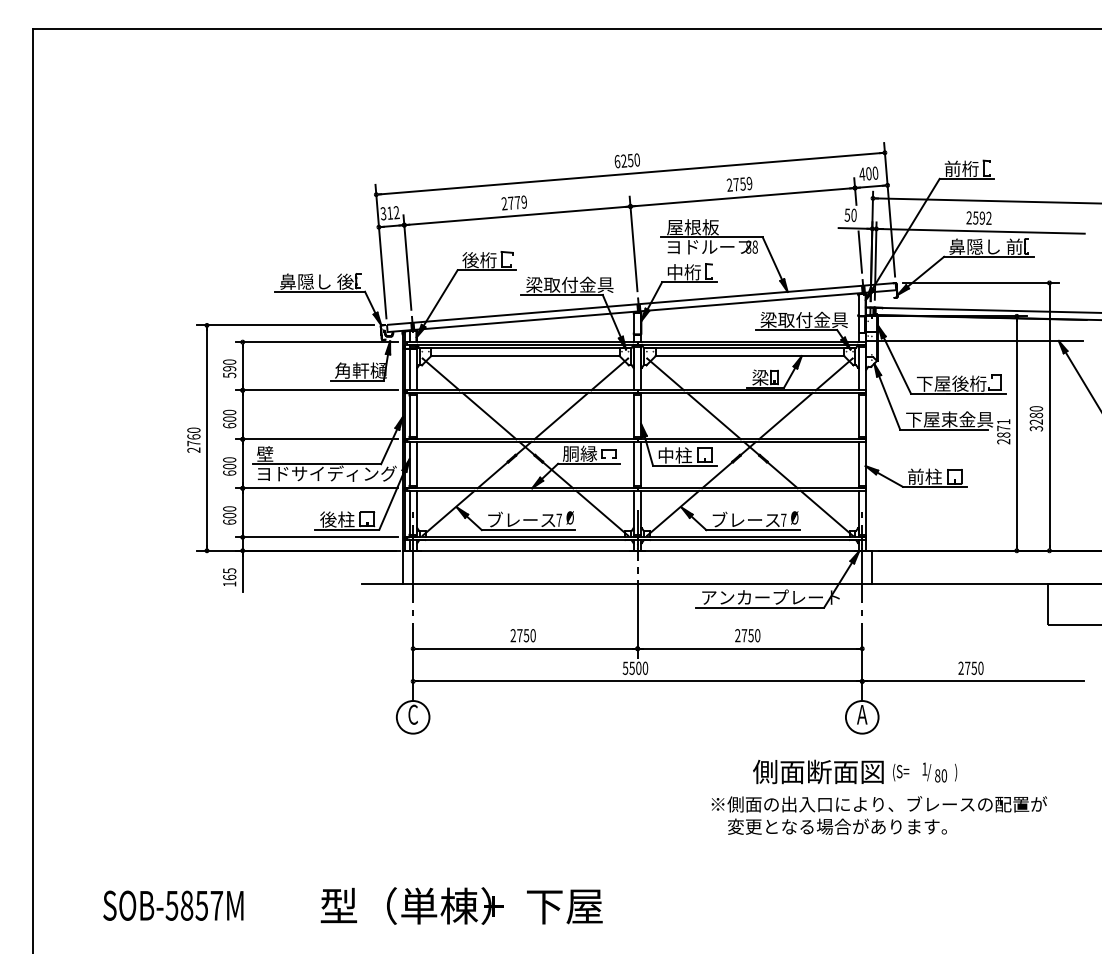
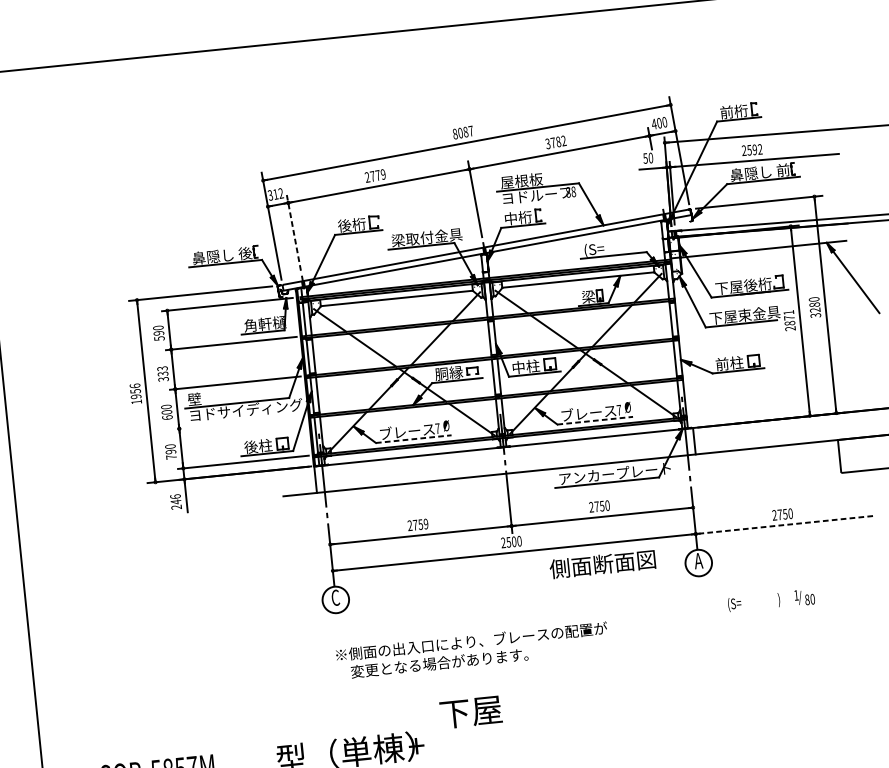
text: (626, 160) -> (462, 132), 6250 -> 8087
text: (739, 184) -> (555, 142), 2759 -> 3782
line: (860, 251) -> (659, 186), removed
line: (407, 262) -> (293, 232), solid -> dashed
text: (803, 319) -> (618, 246), 梁取付金具 -> (S=
text: (229, 418) -> (162, 373), 600 -> 333
text: (193, 439) -> (135, 393), 2760 -> 1956
line: (316, 488) -> (238, 422), removed
text: (229, 518) -> (171, 454), 600 -> 790
line: (528, 530) -> (413, 439), solid -> dashed
line: (753, 530) -> (595, 421), solid -> dashed
text: (229, 577) -> (175, 502), 165 -> 246
text: (532, 635) -> (425, 524), 2750 -> 2759
text: (625, 667) -> (503, 542), 5500 -> 2500
line: (975, 681) -> (787, 524), solid -> dashed
text: (818, 771) -> (602, 563), moved
text: (934, 772) -> (804, 597), moved
text: (879, 815) -> (472, 650), moved
text: (564, 906) -> (470, 712), moved

